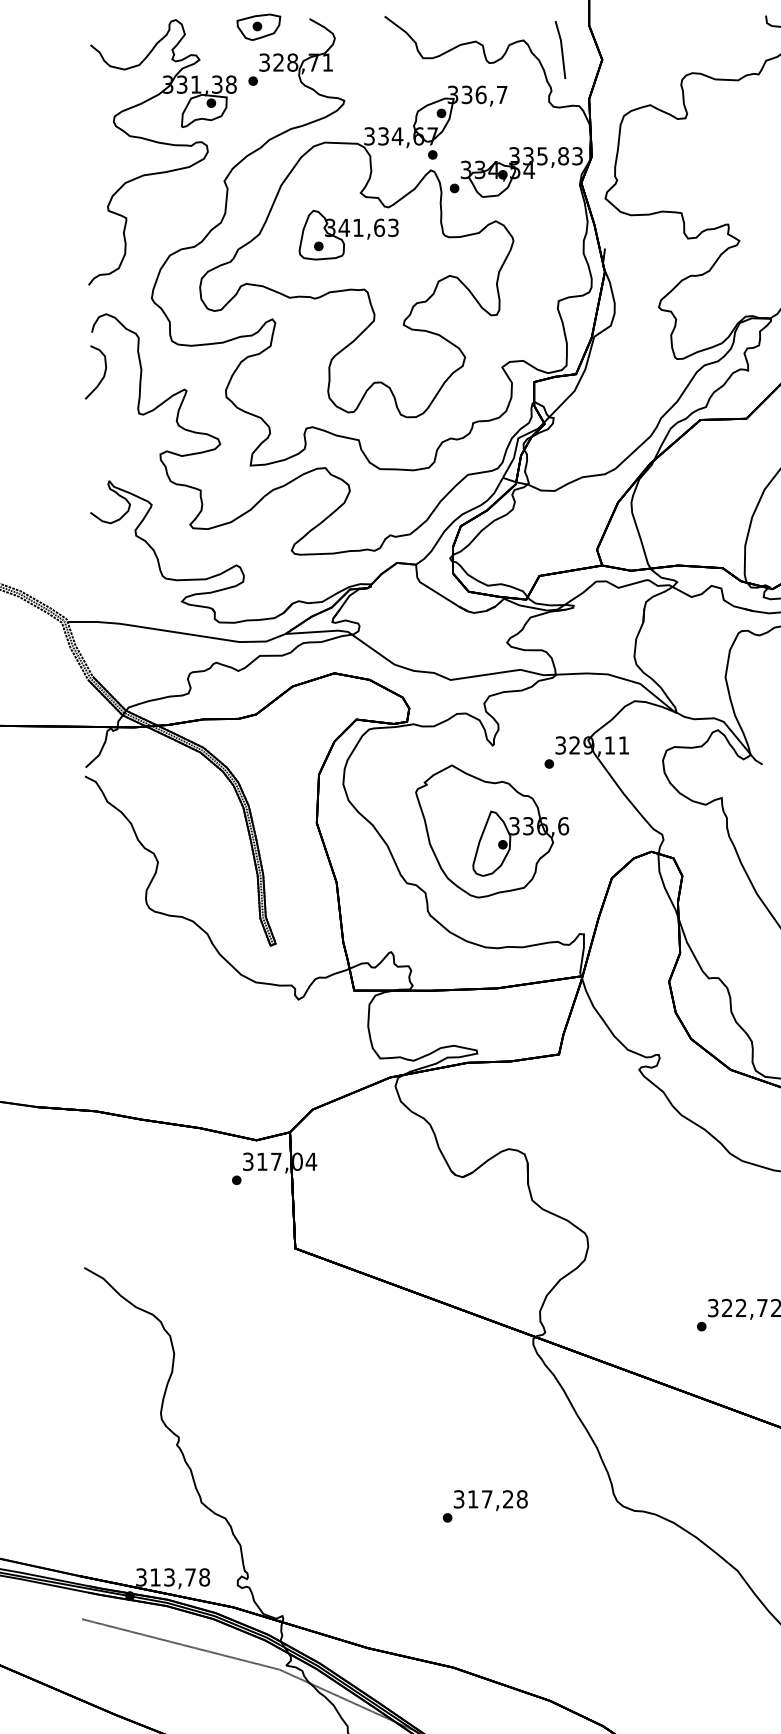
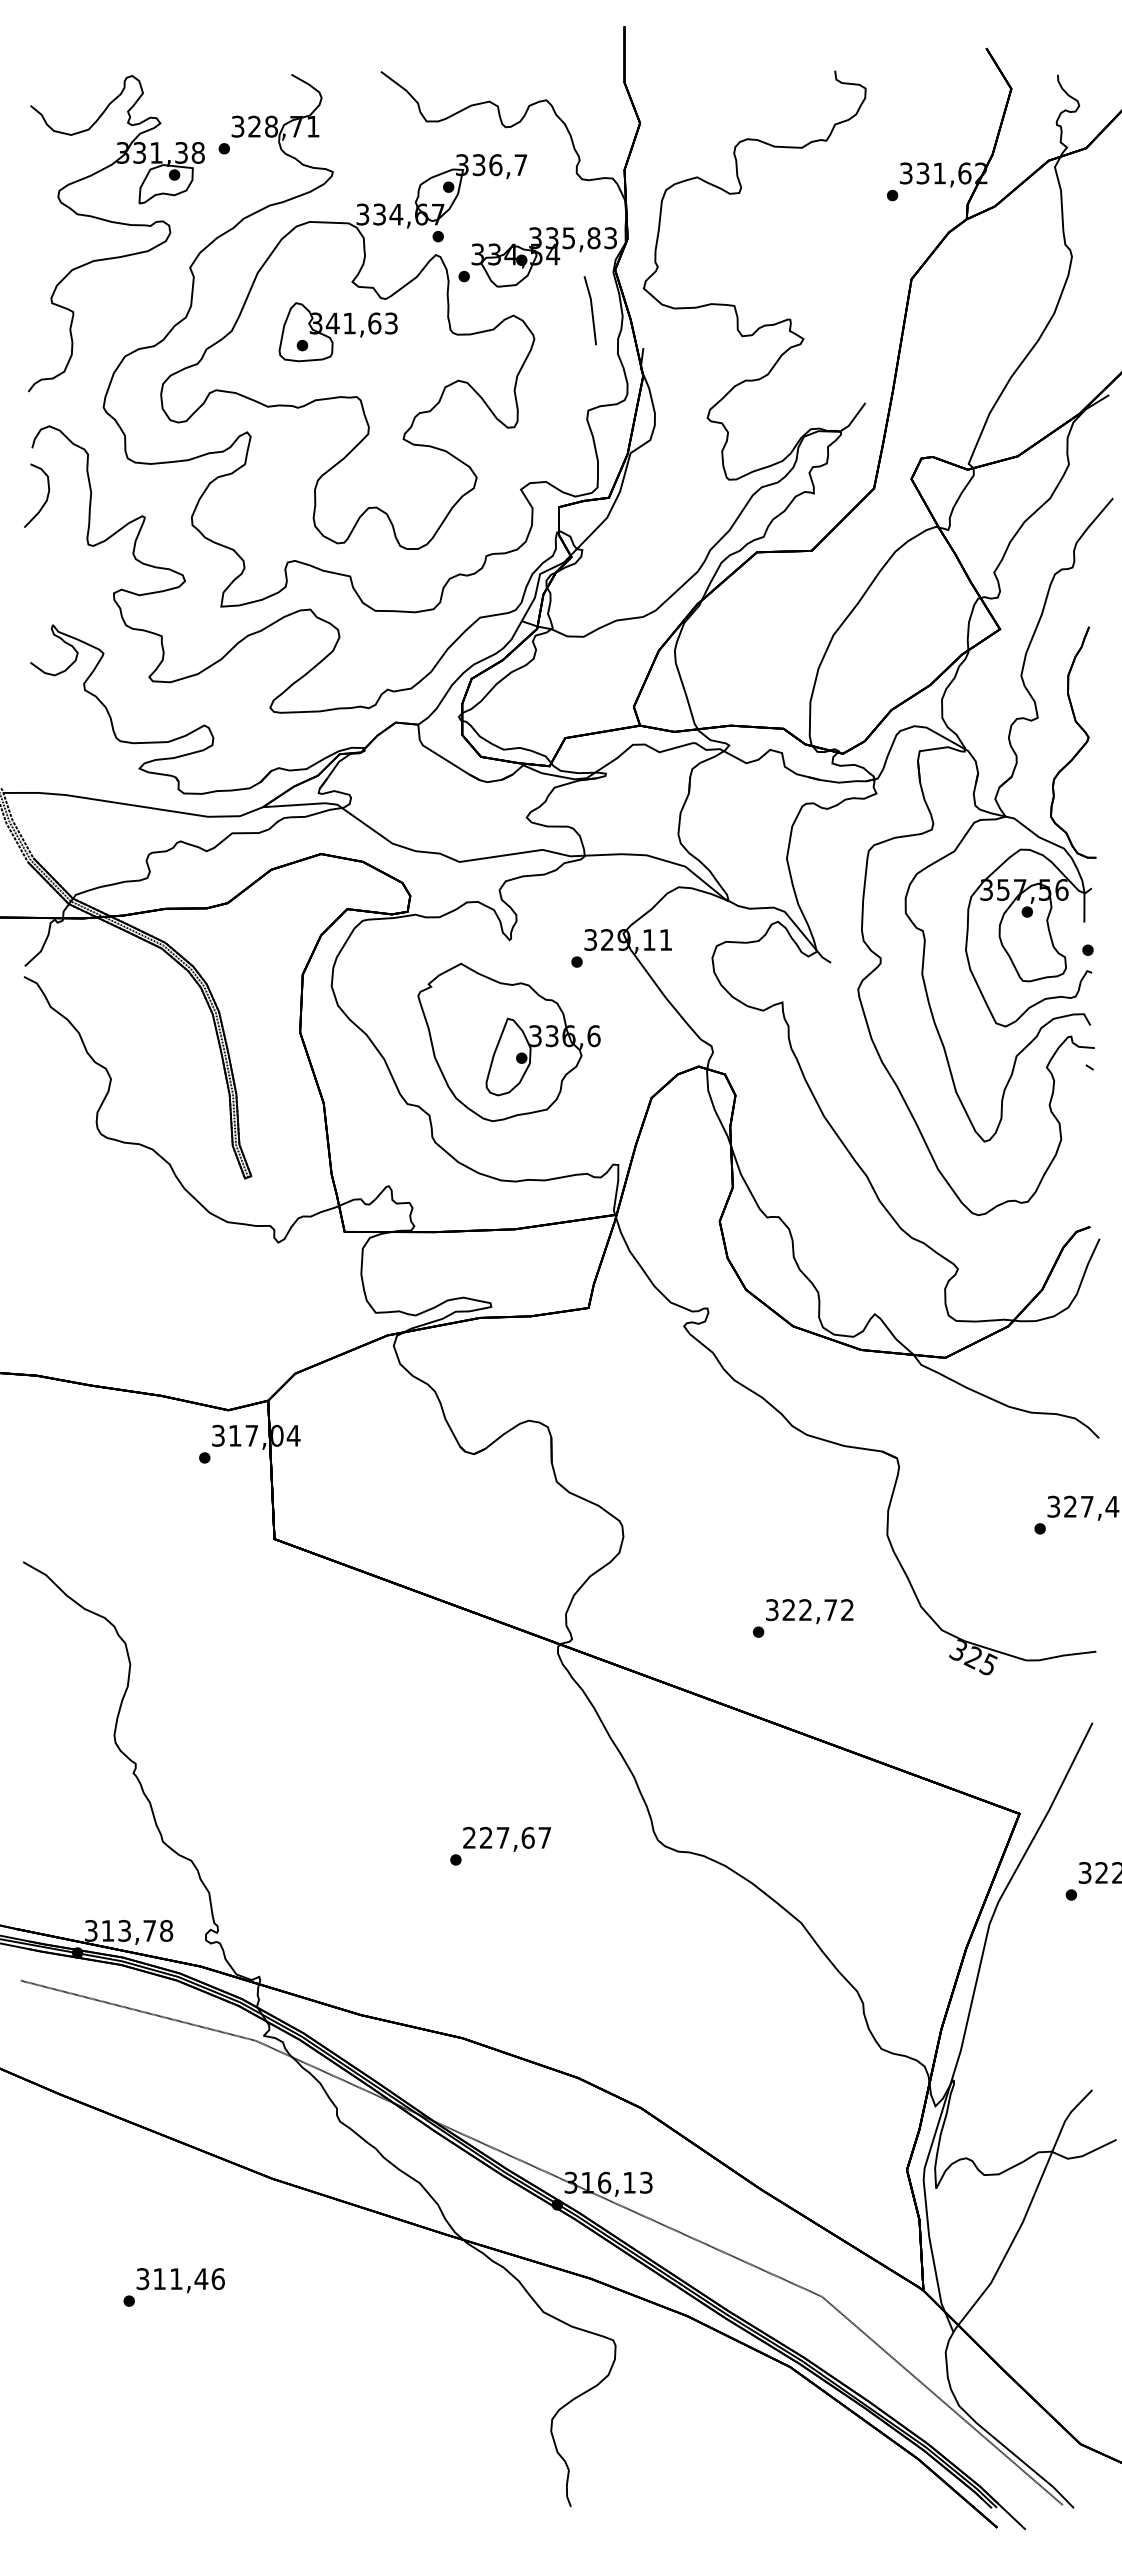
part: (258, 27) -> (230, 84), removed
curve: (561, 49) -> (591, 310), moved
text: (490, 1499) -> (507, 1837), 317,28 -> 227,67

